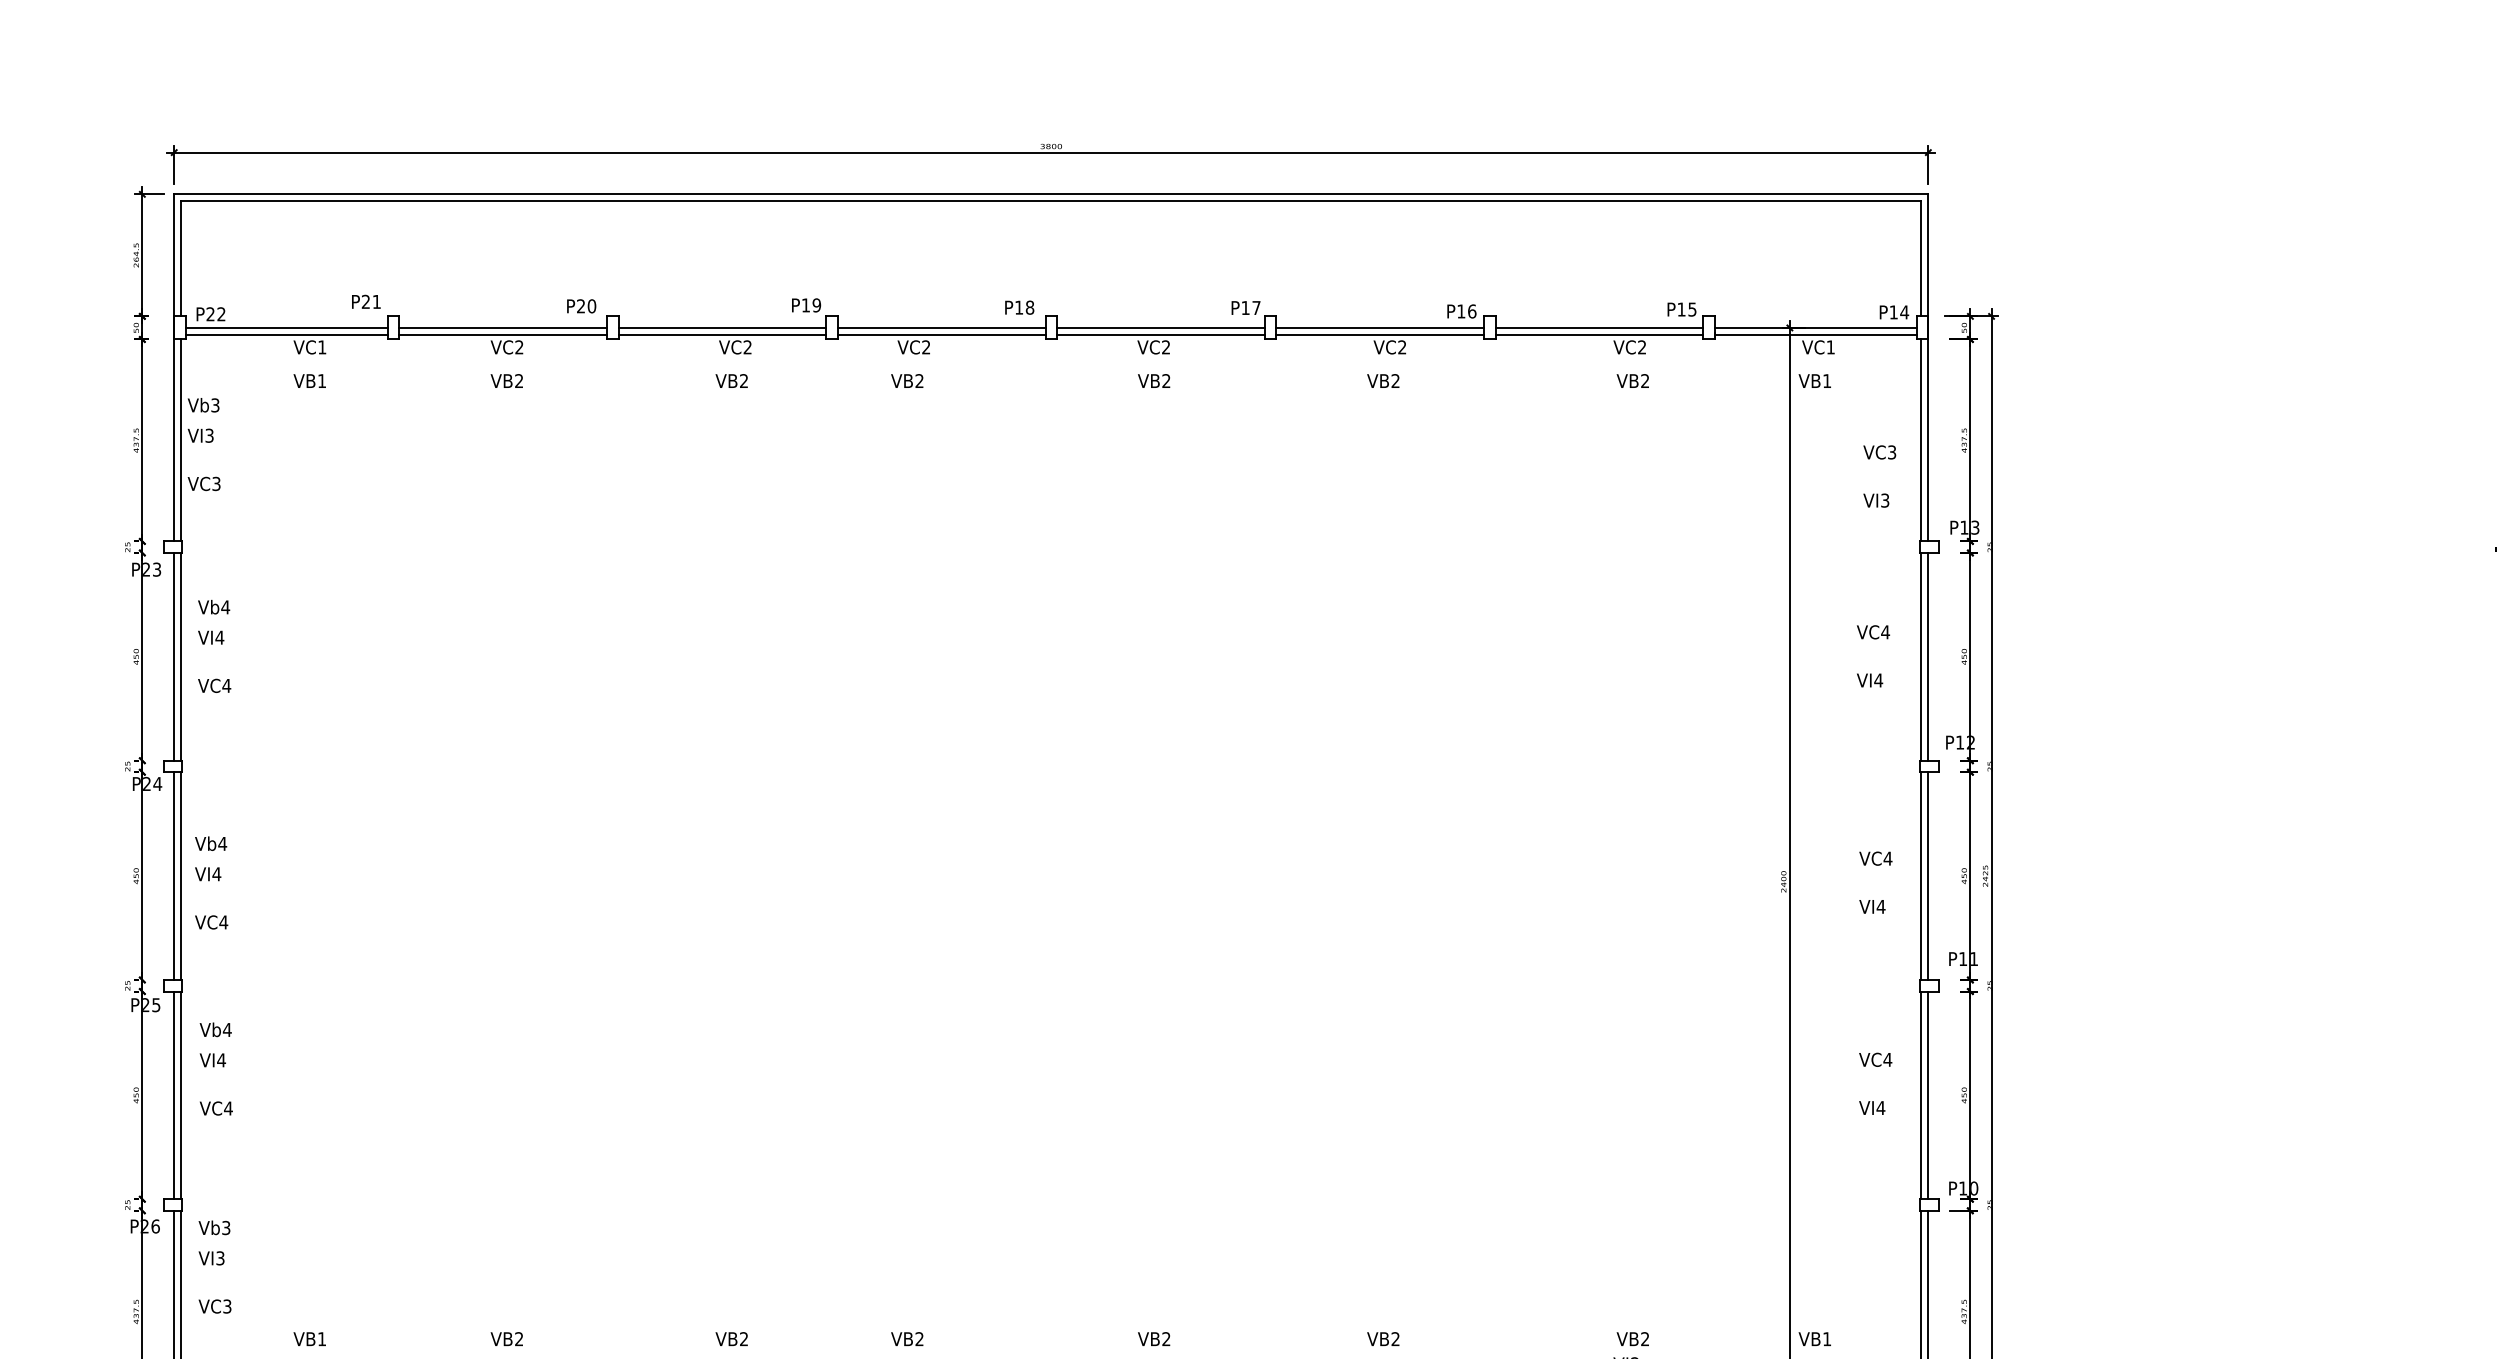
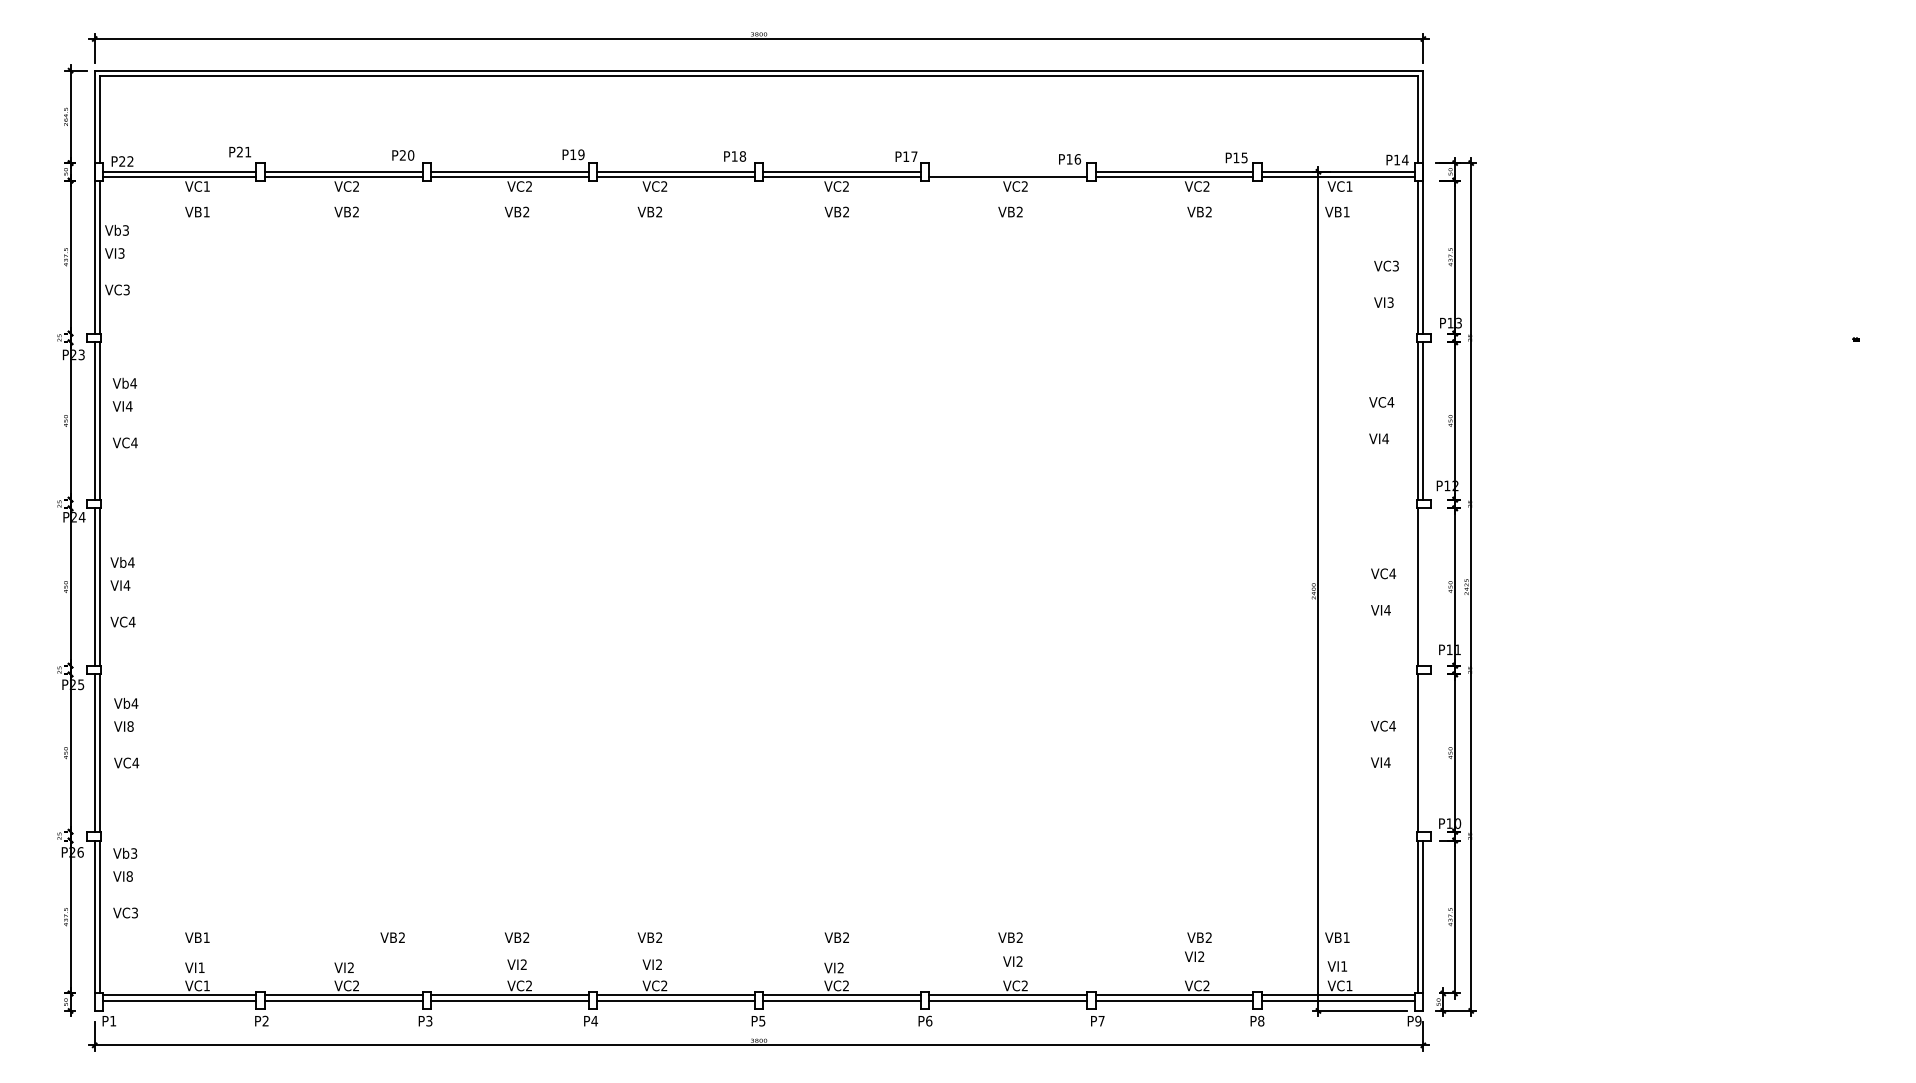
line: (1379, 327) -> (1007, 171), removed
line: (1928, 875) -> (1423, 586), removed
text: (221, 1060) -> (130, 726), VI4 -> VI8
line: (1928, 1094) -> (1423, 752), removed
text: (220, 1258) -> (129, 876), VI3 -> VI8
text: (506, 1338) -> (392, 937), moved

